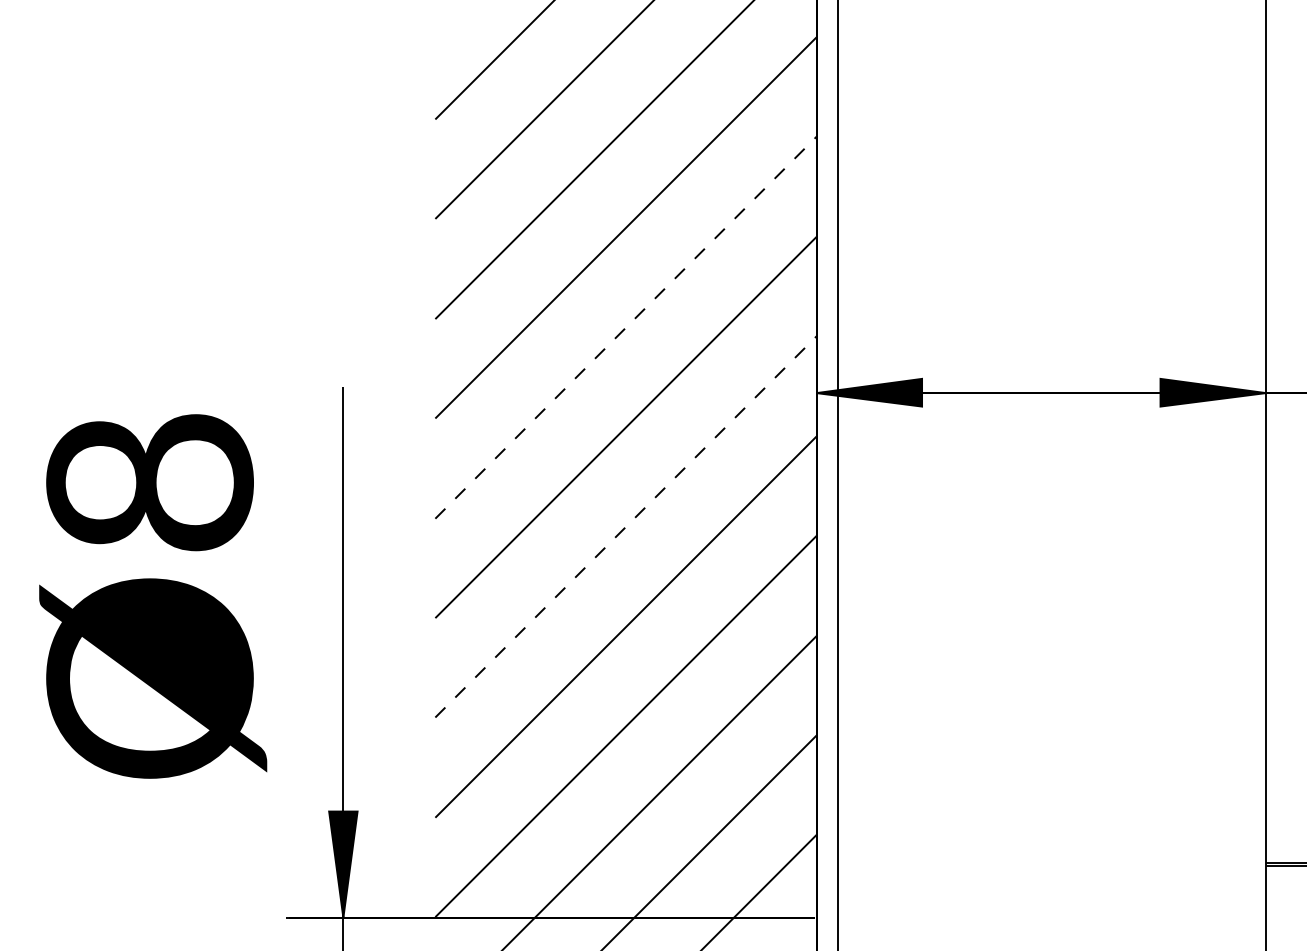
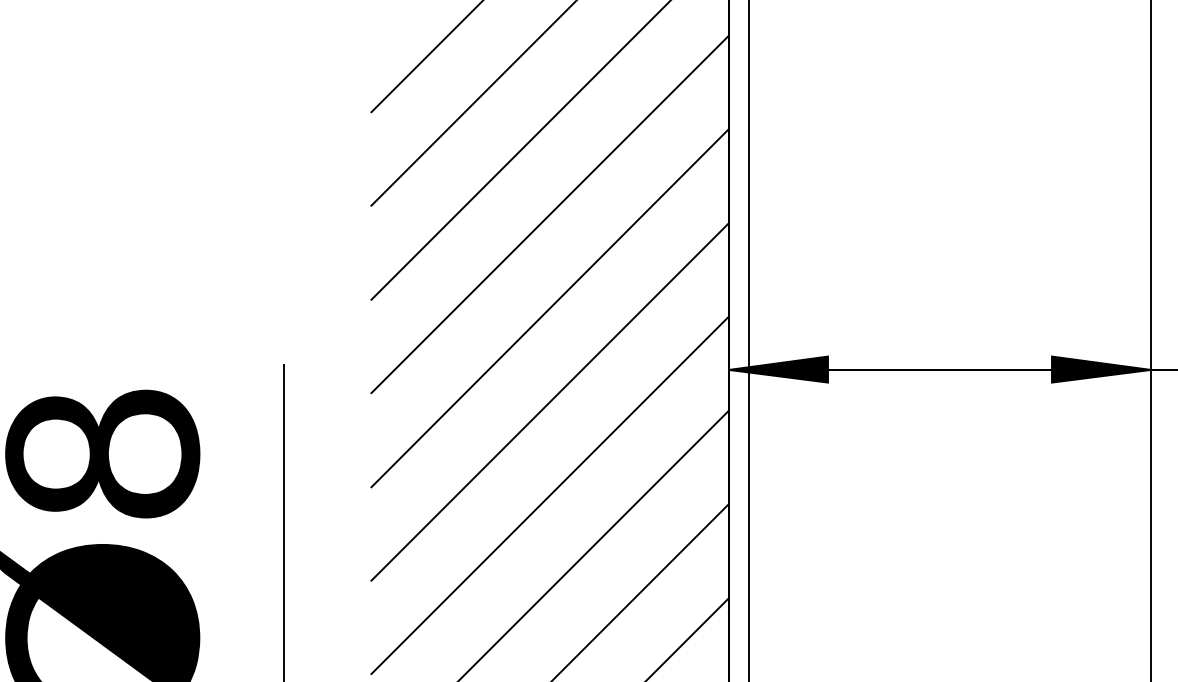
line: (625, 327) -> (549, 308), dashed -> solid
line: (625, 526) -> (549, 495), dashed -> solid

